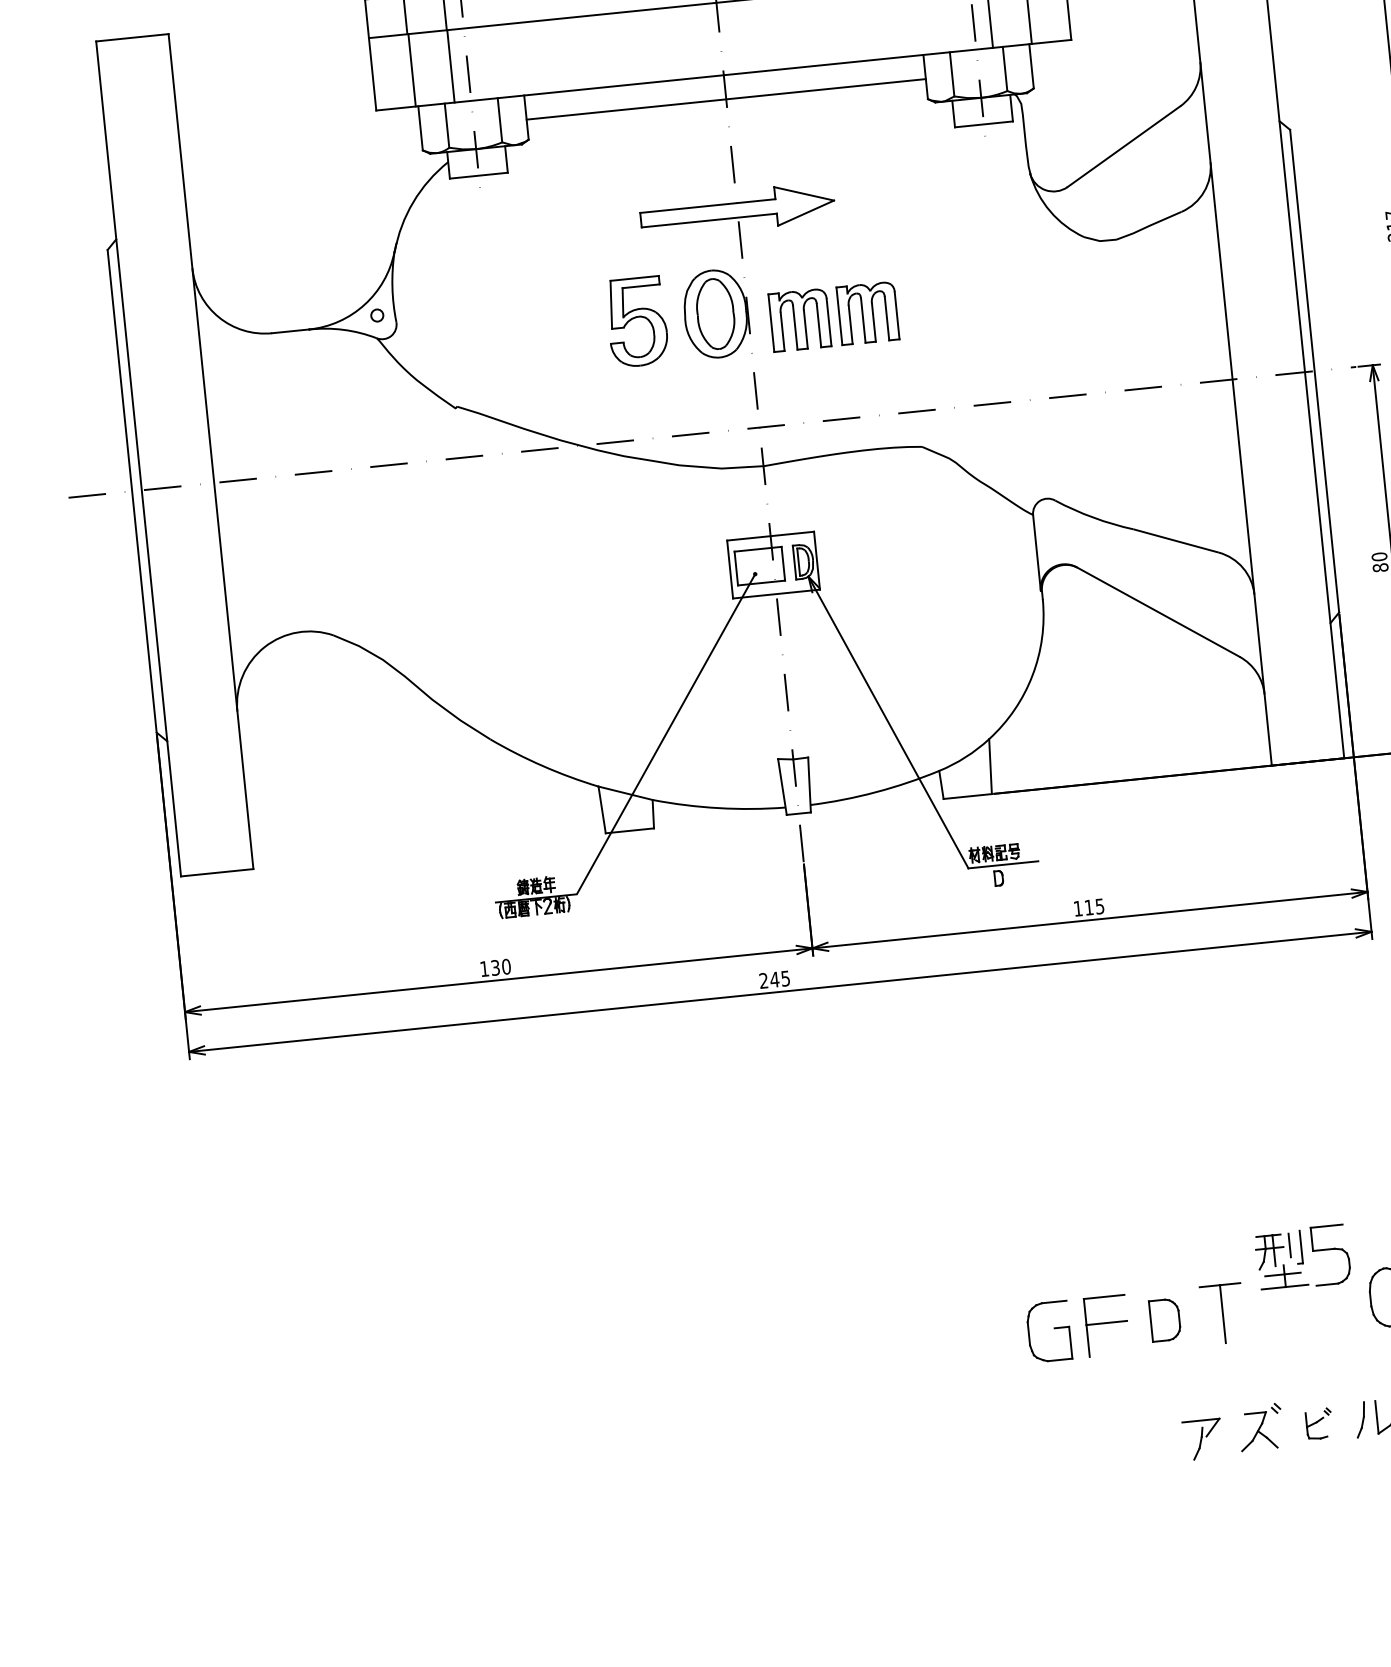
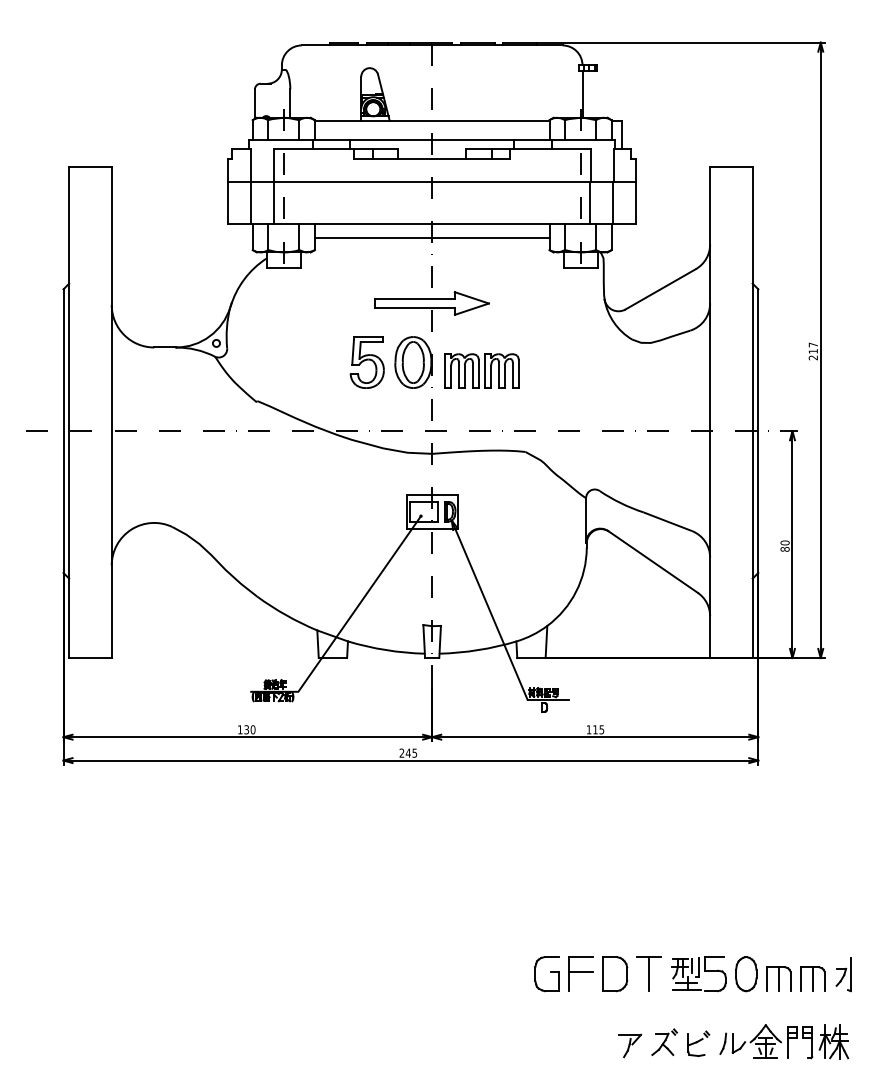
part: (1301, 1258) -> (698, 974), moved
part: (1165, 1320) -> (615, 974), size x1.43
part: (1318, 1423) -> (698, 1043), size x1.43

